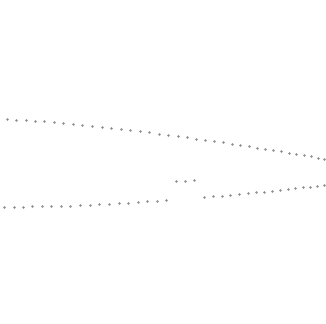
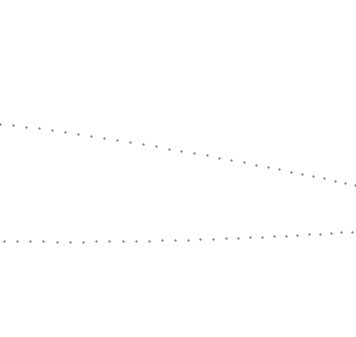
part: (185, 180) -> (200, 239), moved

